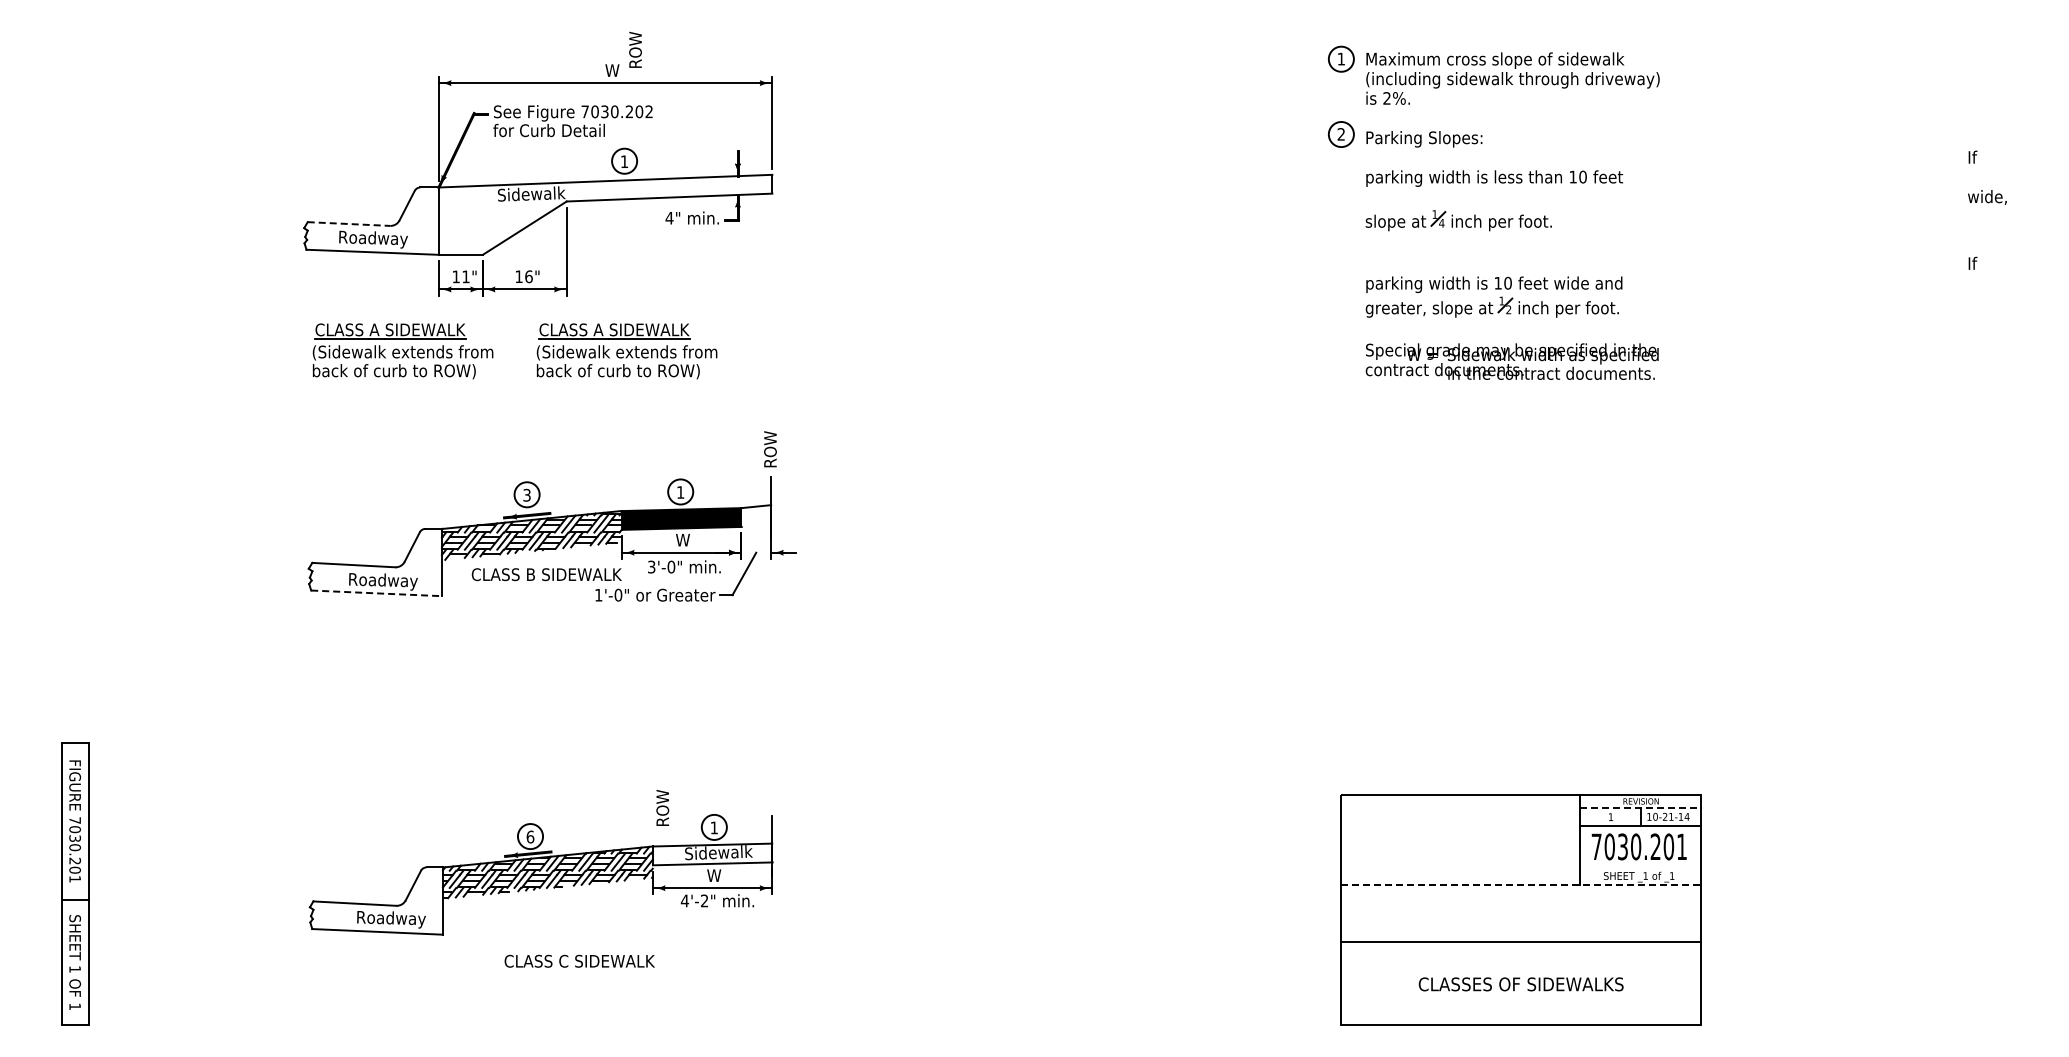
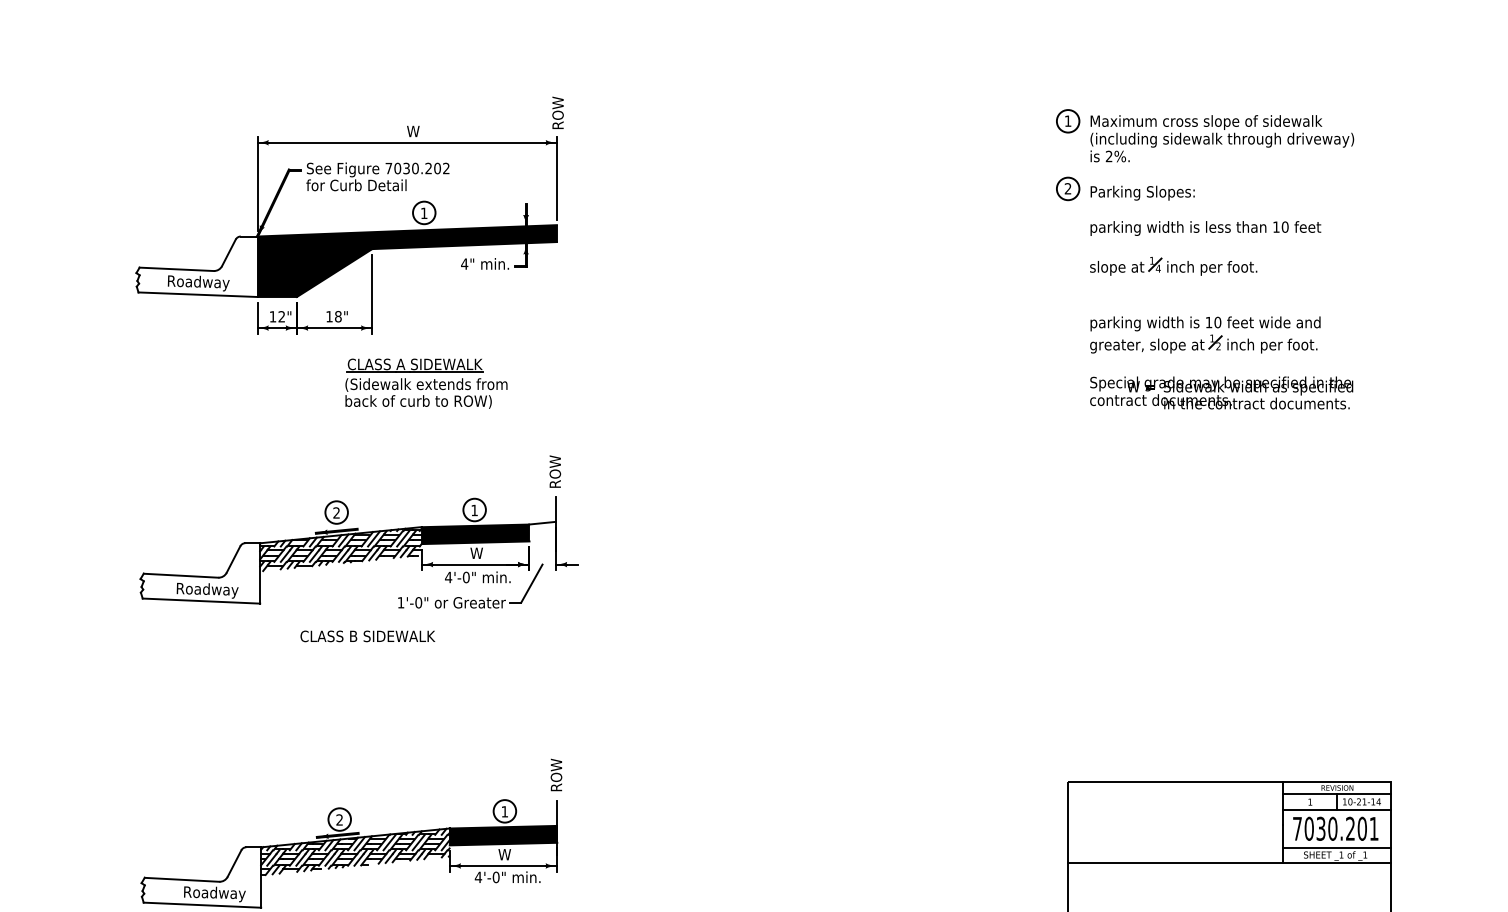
text: (635, 49) -> (558, 112), moved
fill: (605, 214) -> (407, 260), added
line: (349, 224) -> (177, 269), dashed -> solid
text: (465, 276) -> (281, 316), 11" -> 12"
text: (528, 276) -> (337, 316), 16" -> 18"
part: (402, 351) -> (224, 383), removed
text: (526, 495) -> (336, 513), 3 -> 2
text: (651, 566) -> (448, 576), 3'-0" -> 4'-0"
text: (546, 574) -> (367, 636), moved
line: (377, 593) -> (202, 601), dashed -> solid
text: (662, 807) -> (556, 774), moved
line: (1641, 808) -> (1337, 794), dashed -> solid
text: (530, 836) -> (339, 819), 6 -> 2
fill: (712, 854) -> (503, 835), added
line: (1640, 867) -> (1336, 847), added
line: (1521, 884) -> (1229, 862), dashed -> solid
text: (704, 900) -> (496, 877), 4'-2" -> 4'-0"

